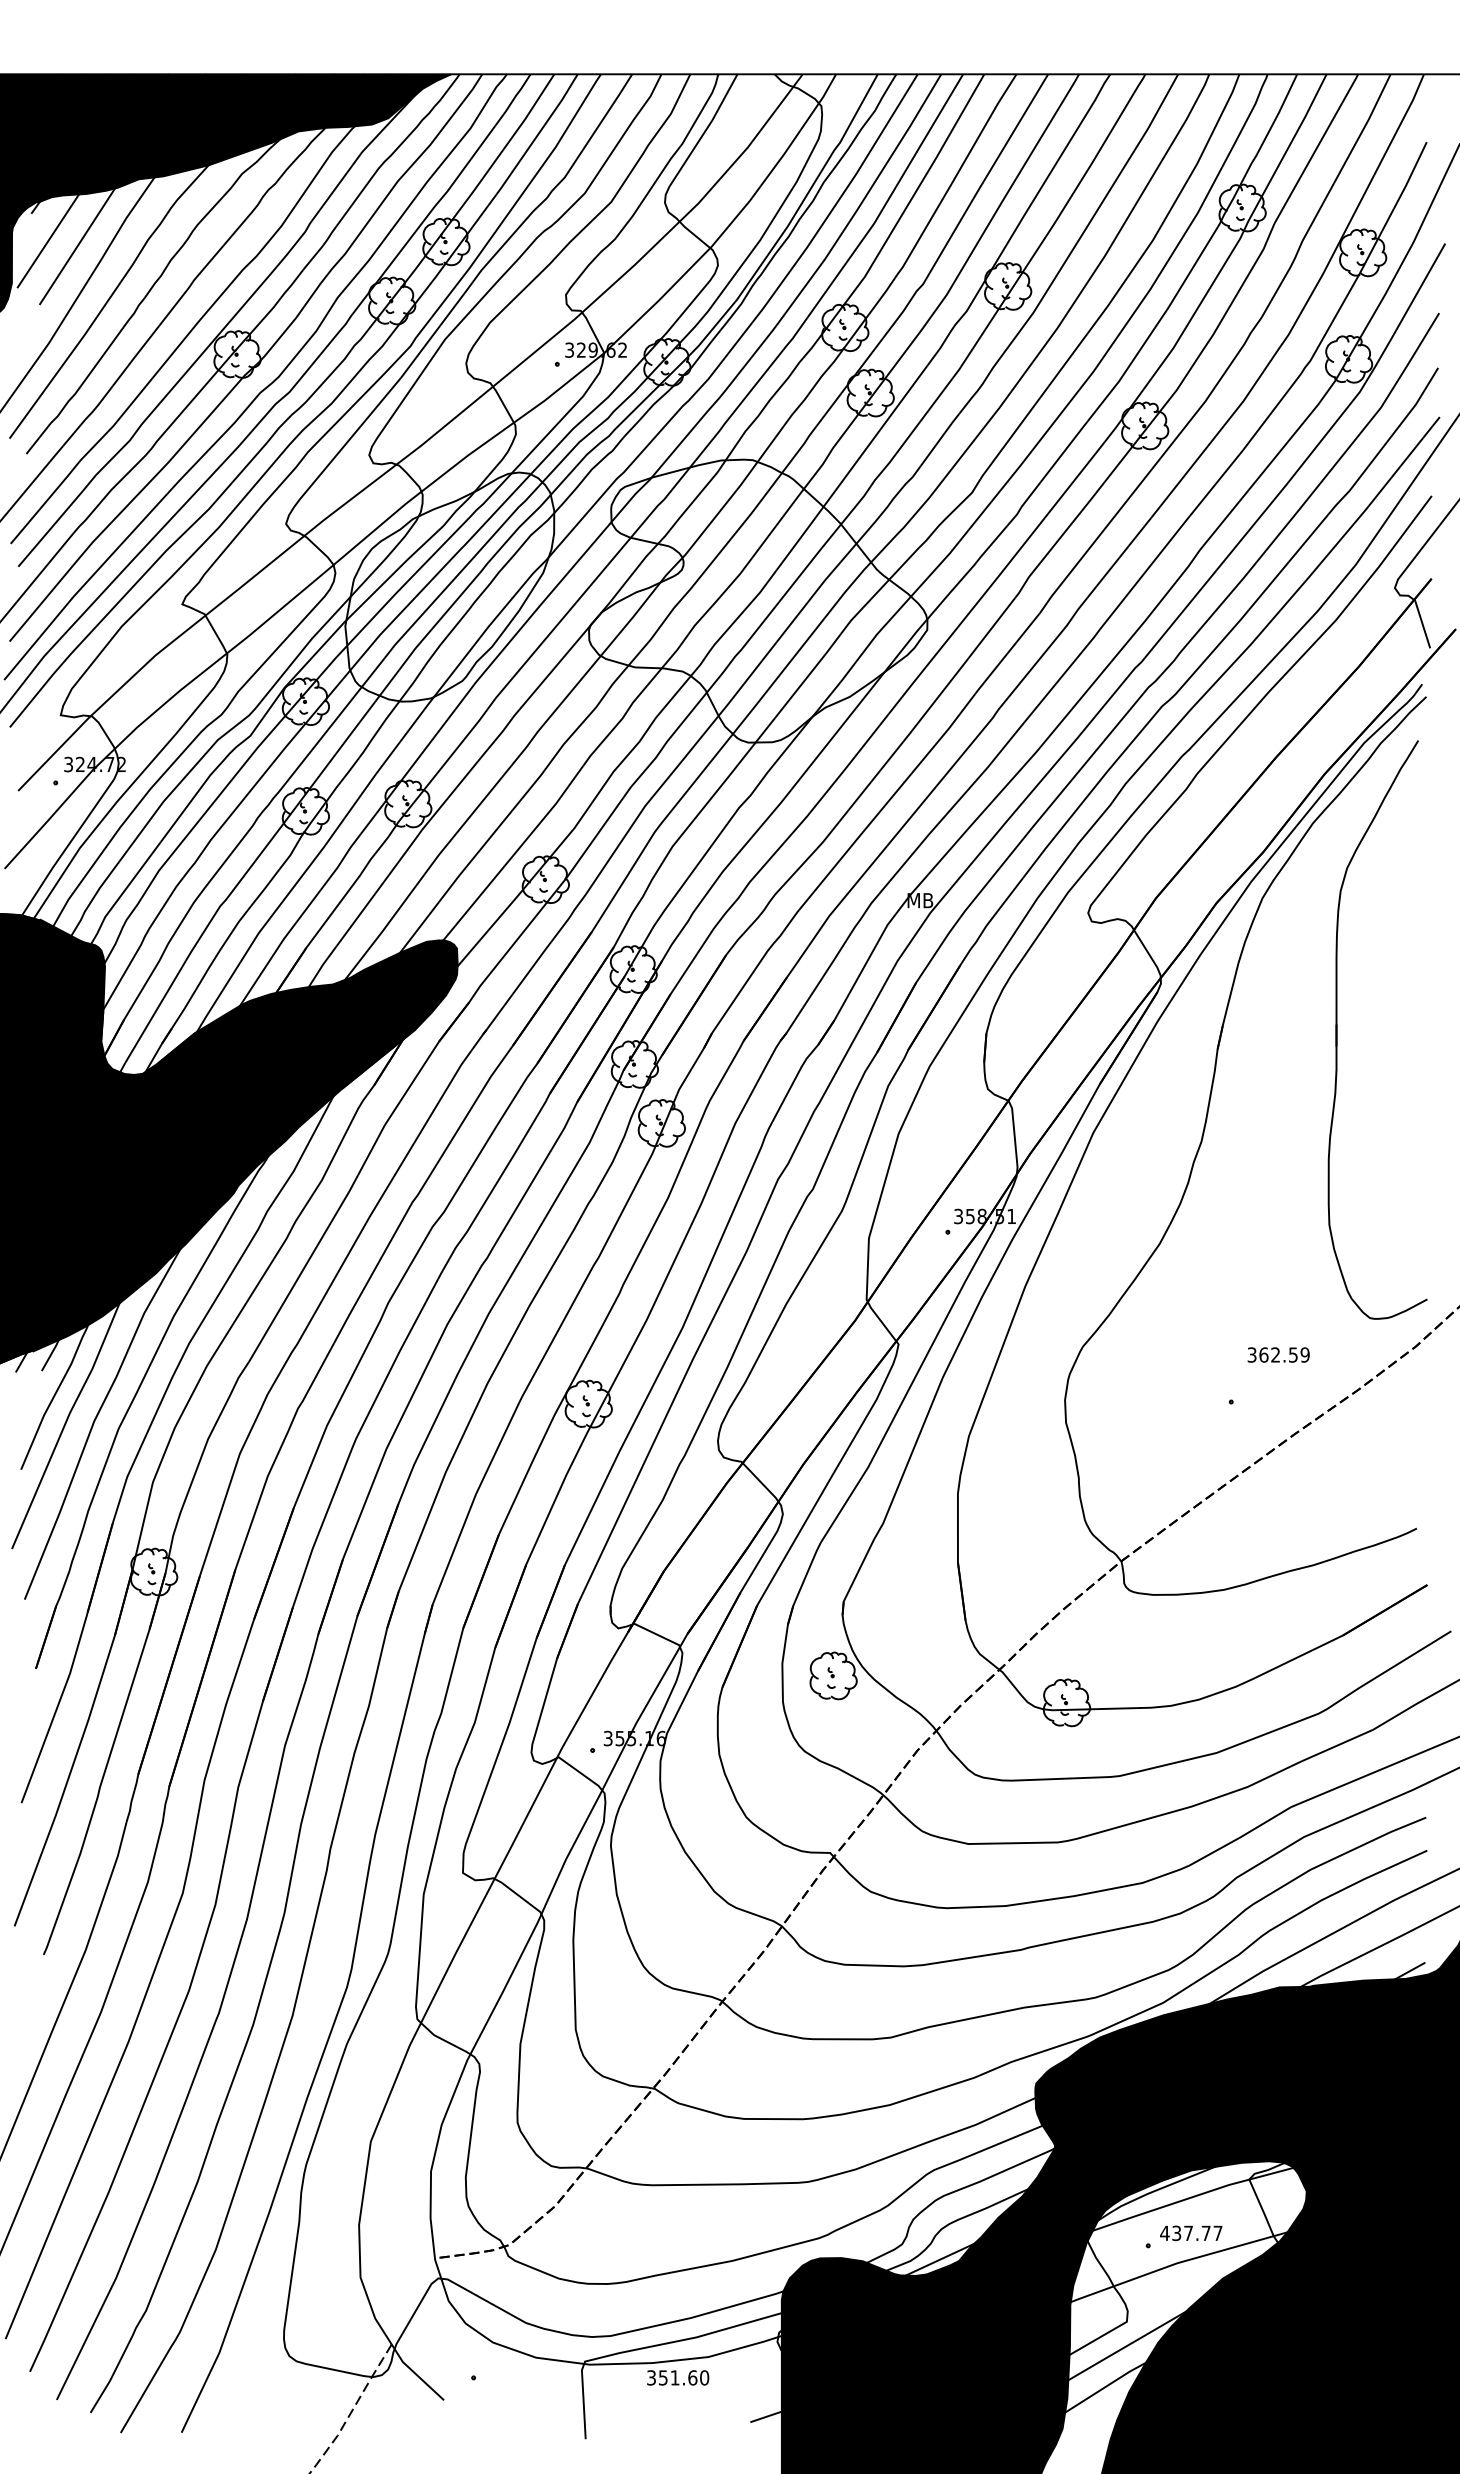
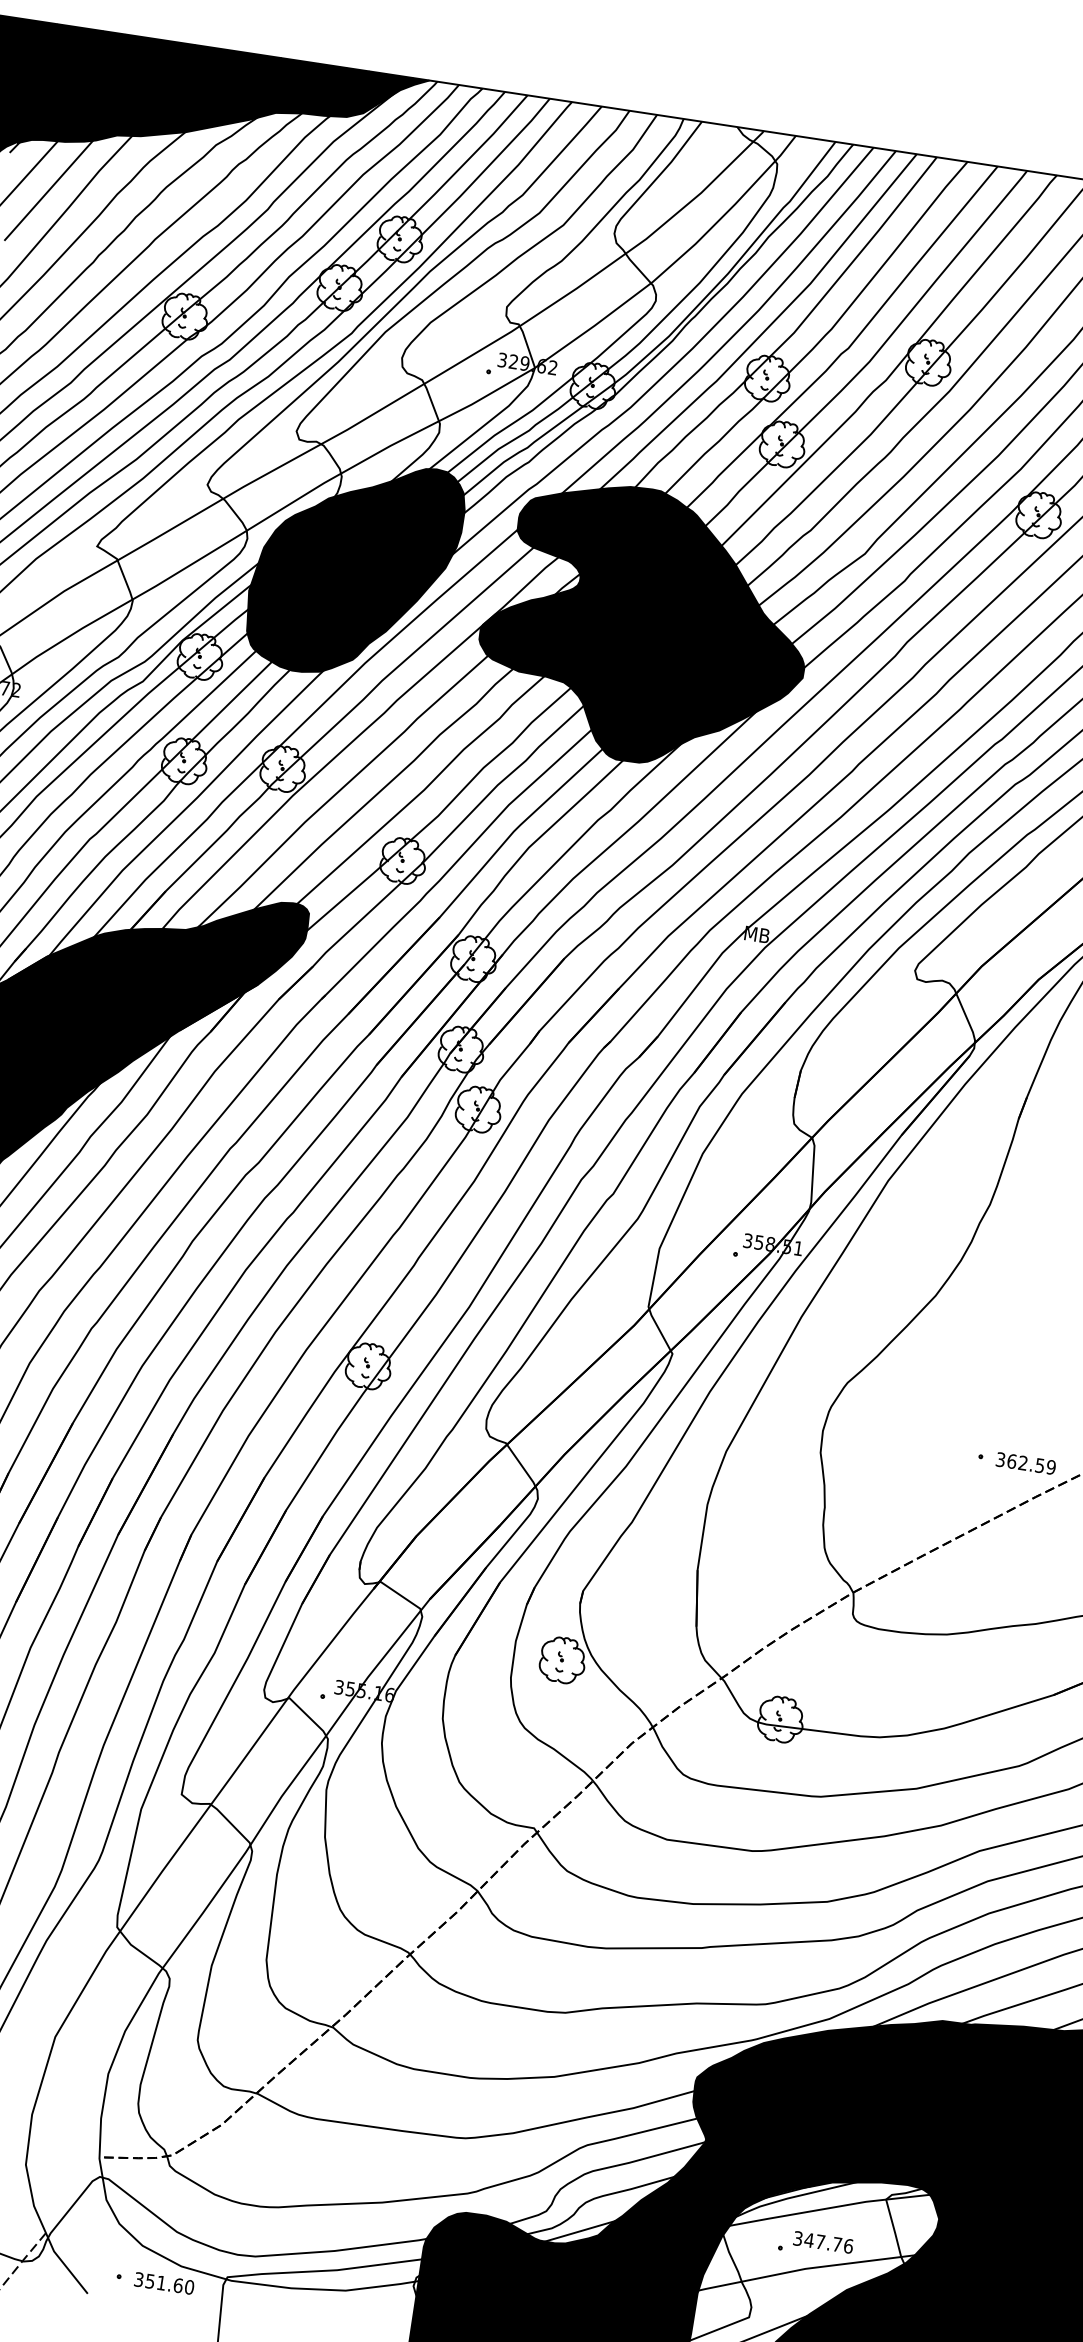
fill: (449, 586) -> (354, 567), added
fill: (758, 600) -> (646, 625), added
text: (1278, 1354) -> (1025, 1463), moved
text: (1191, 2233) -> (823, 2242), 437.77 -> 347.76
text: (678, 2377) -> (164, 2283), moved

